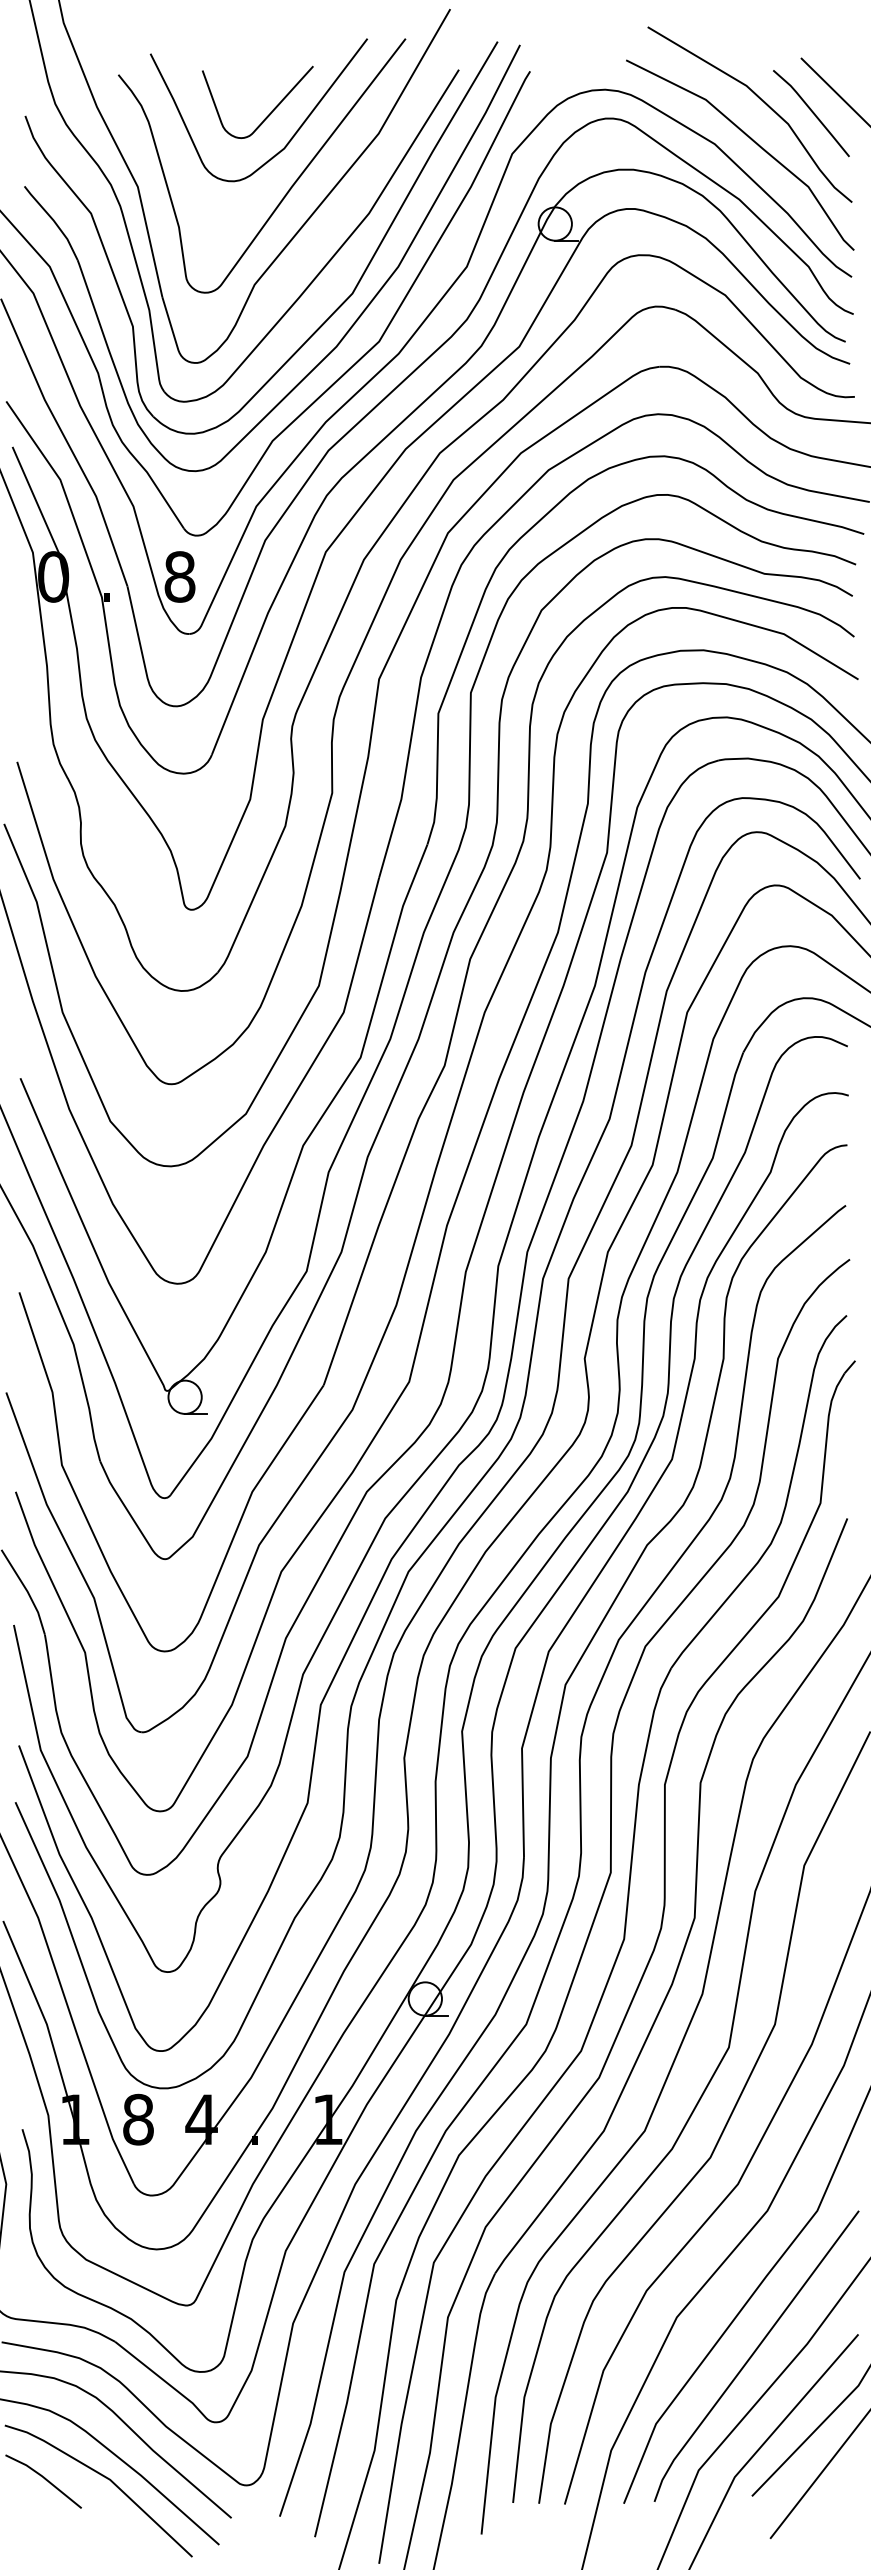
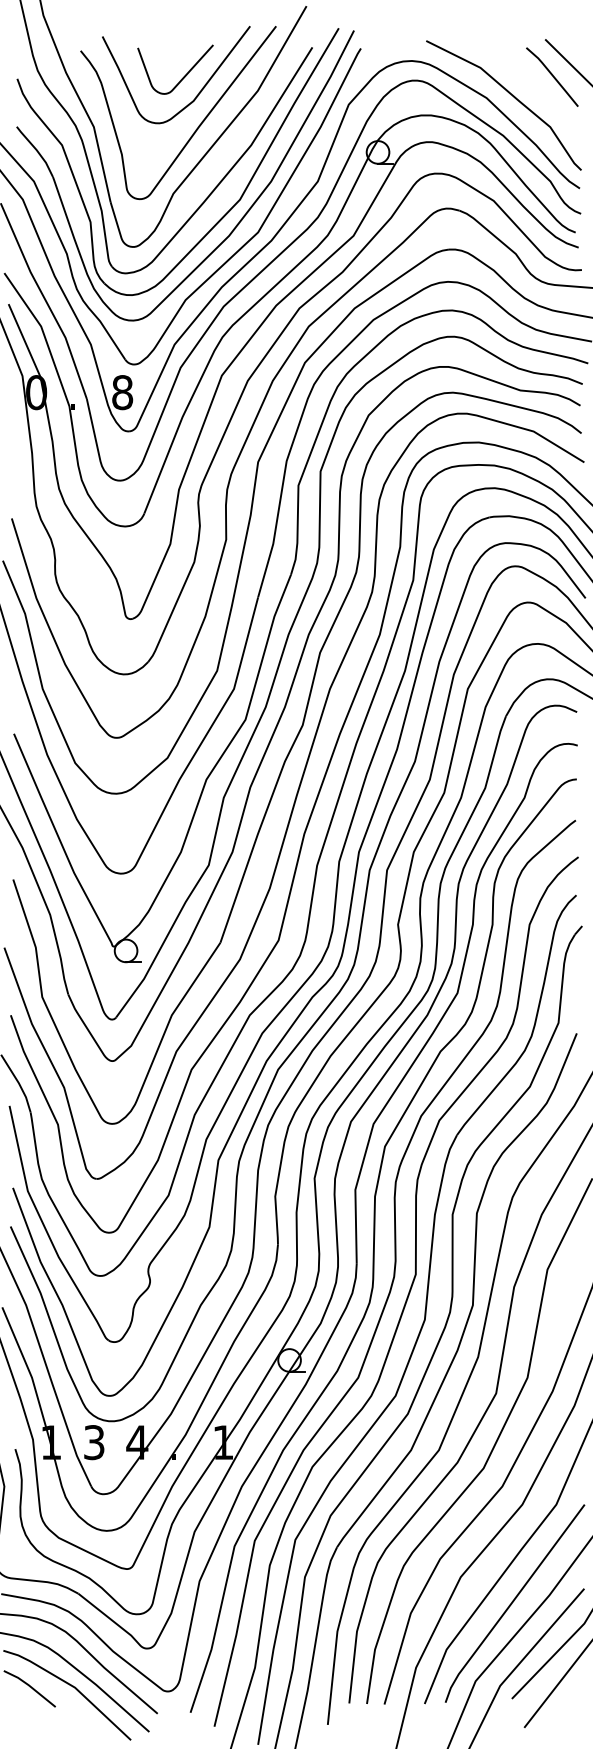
curve: (761, 102) -> (518, 69), removed
text: (138, 2119) -> (94, 1442), 8 -> 3

